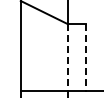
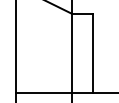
line: (67, 57) -> (71, 53), dashed -> solid
line: (85, 57) -> (93, 53), dashed -> solid

